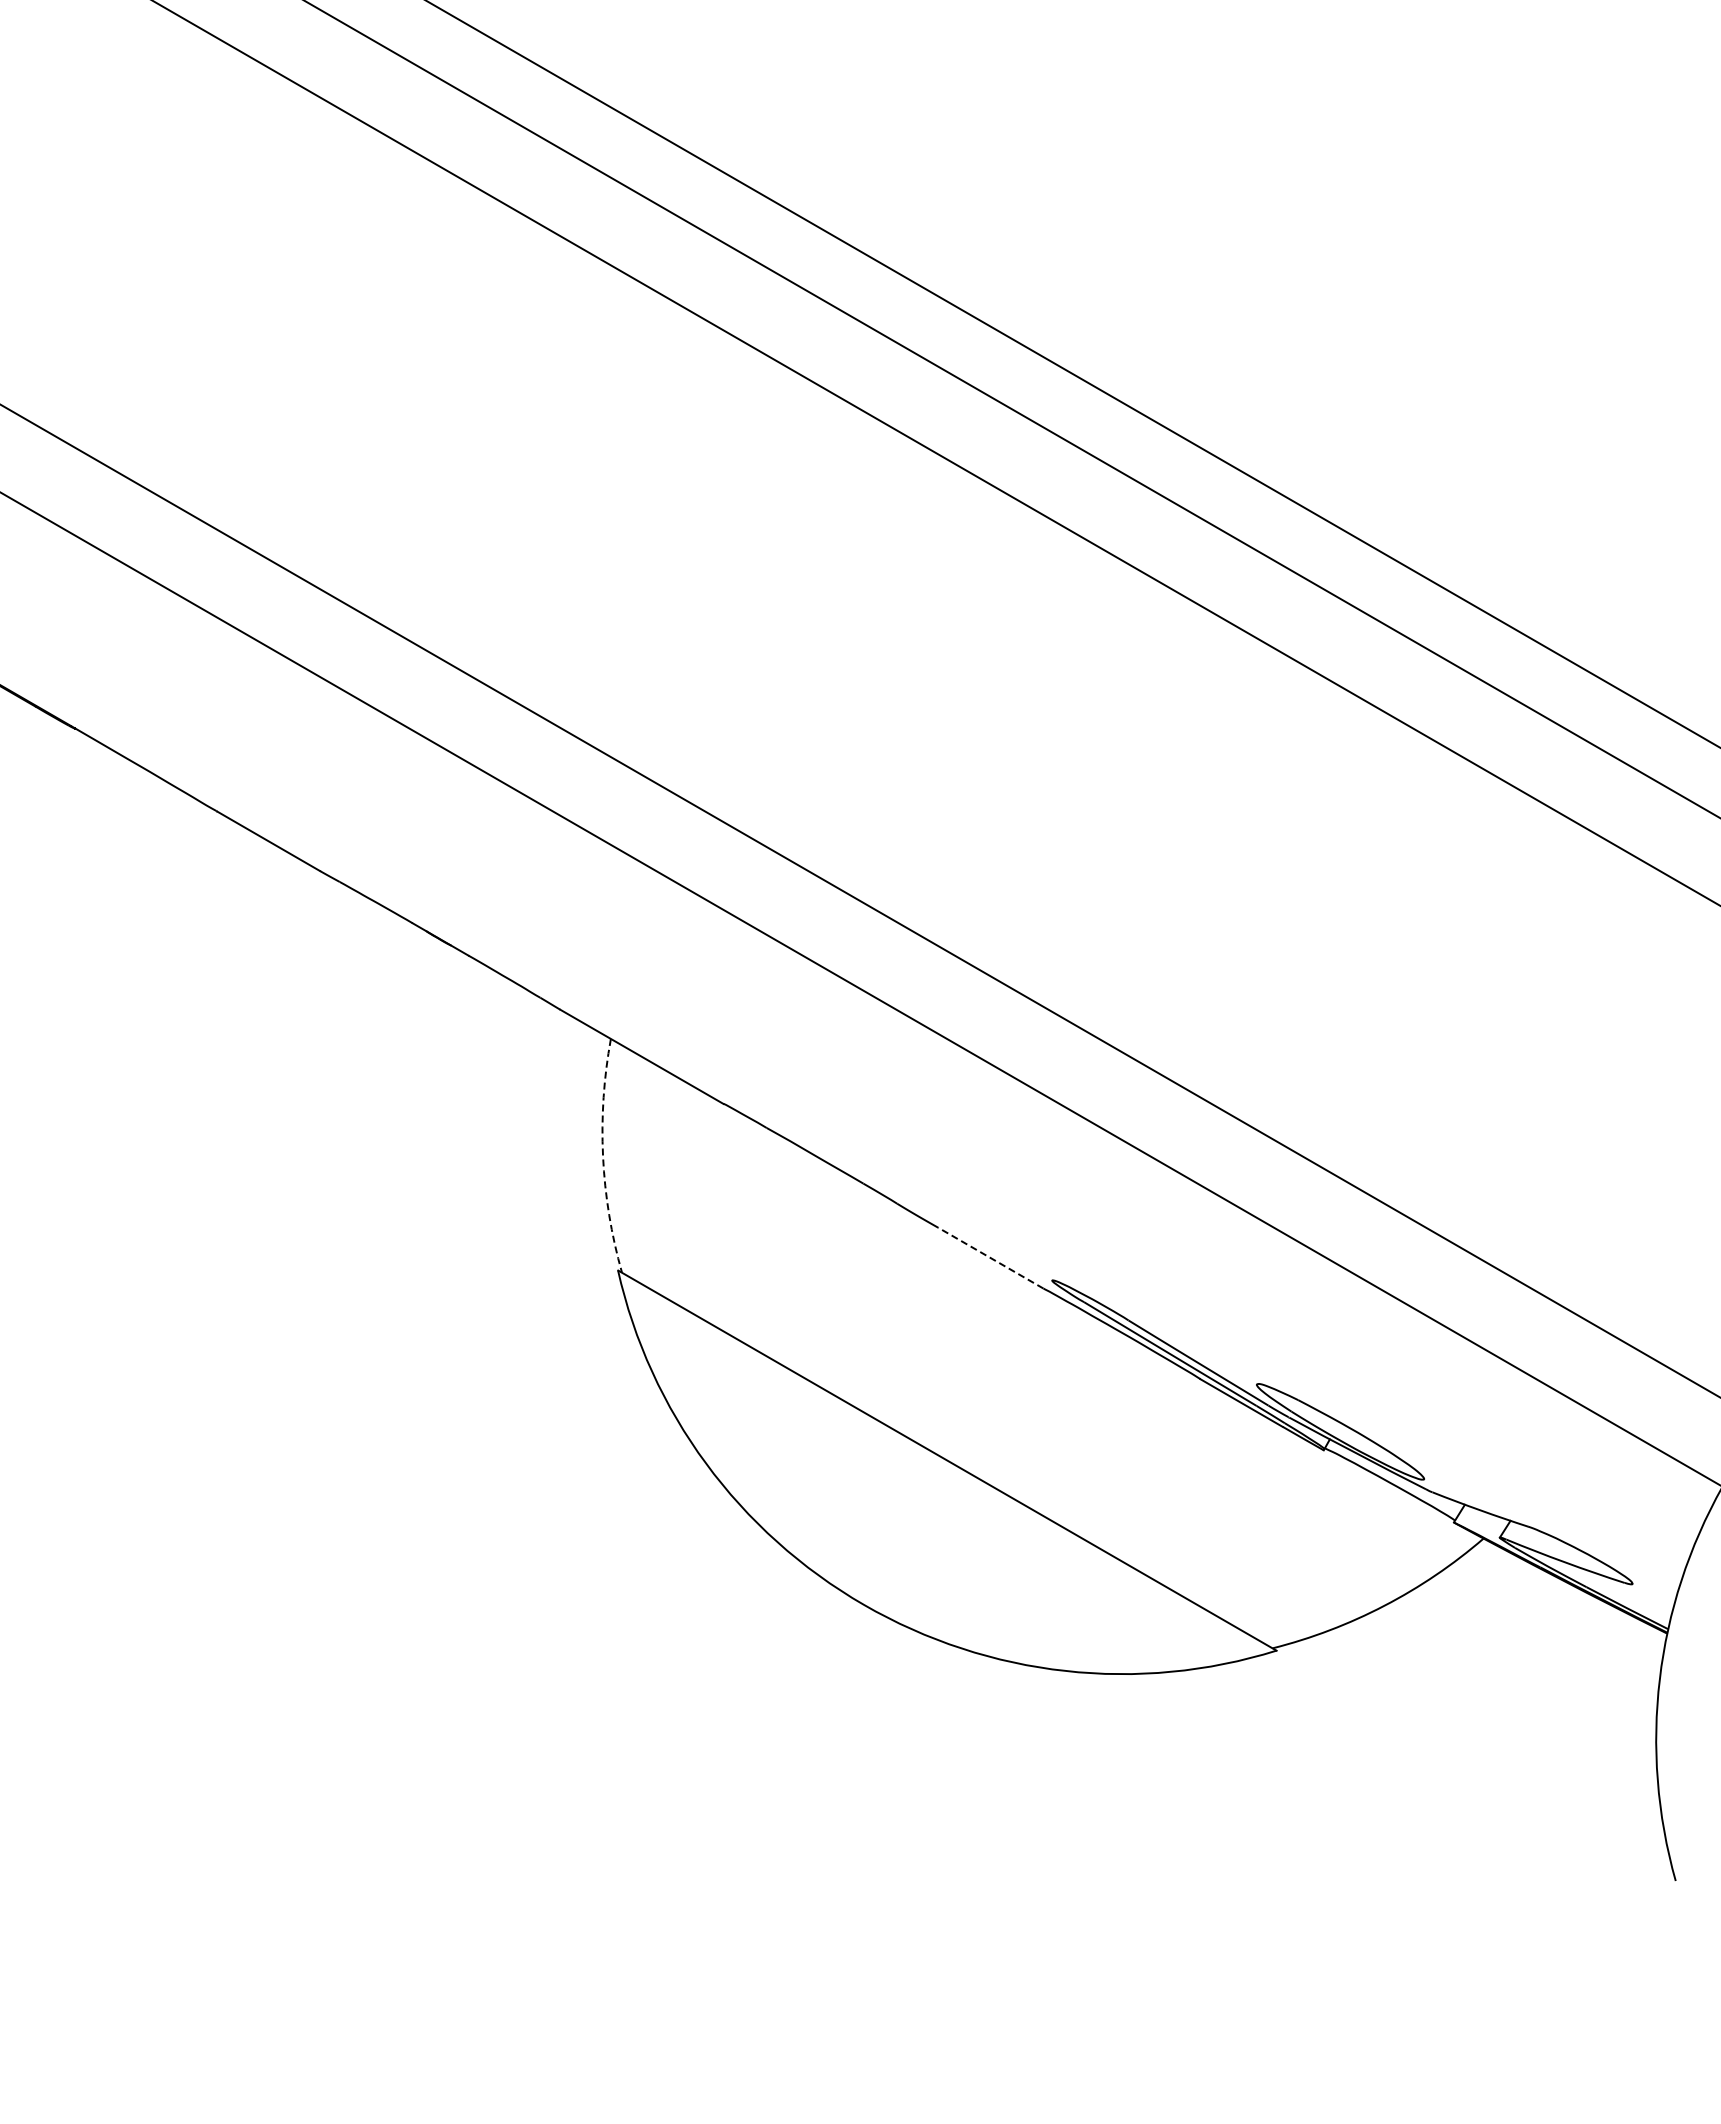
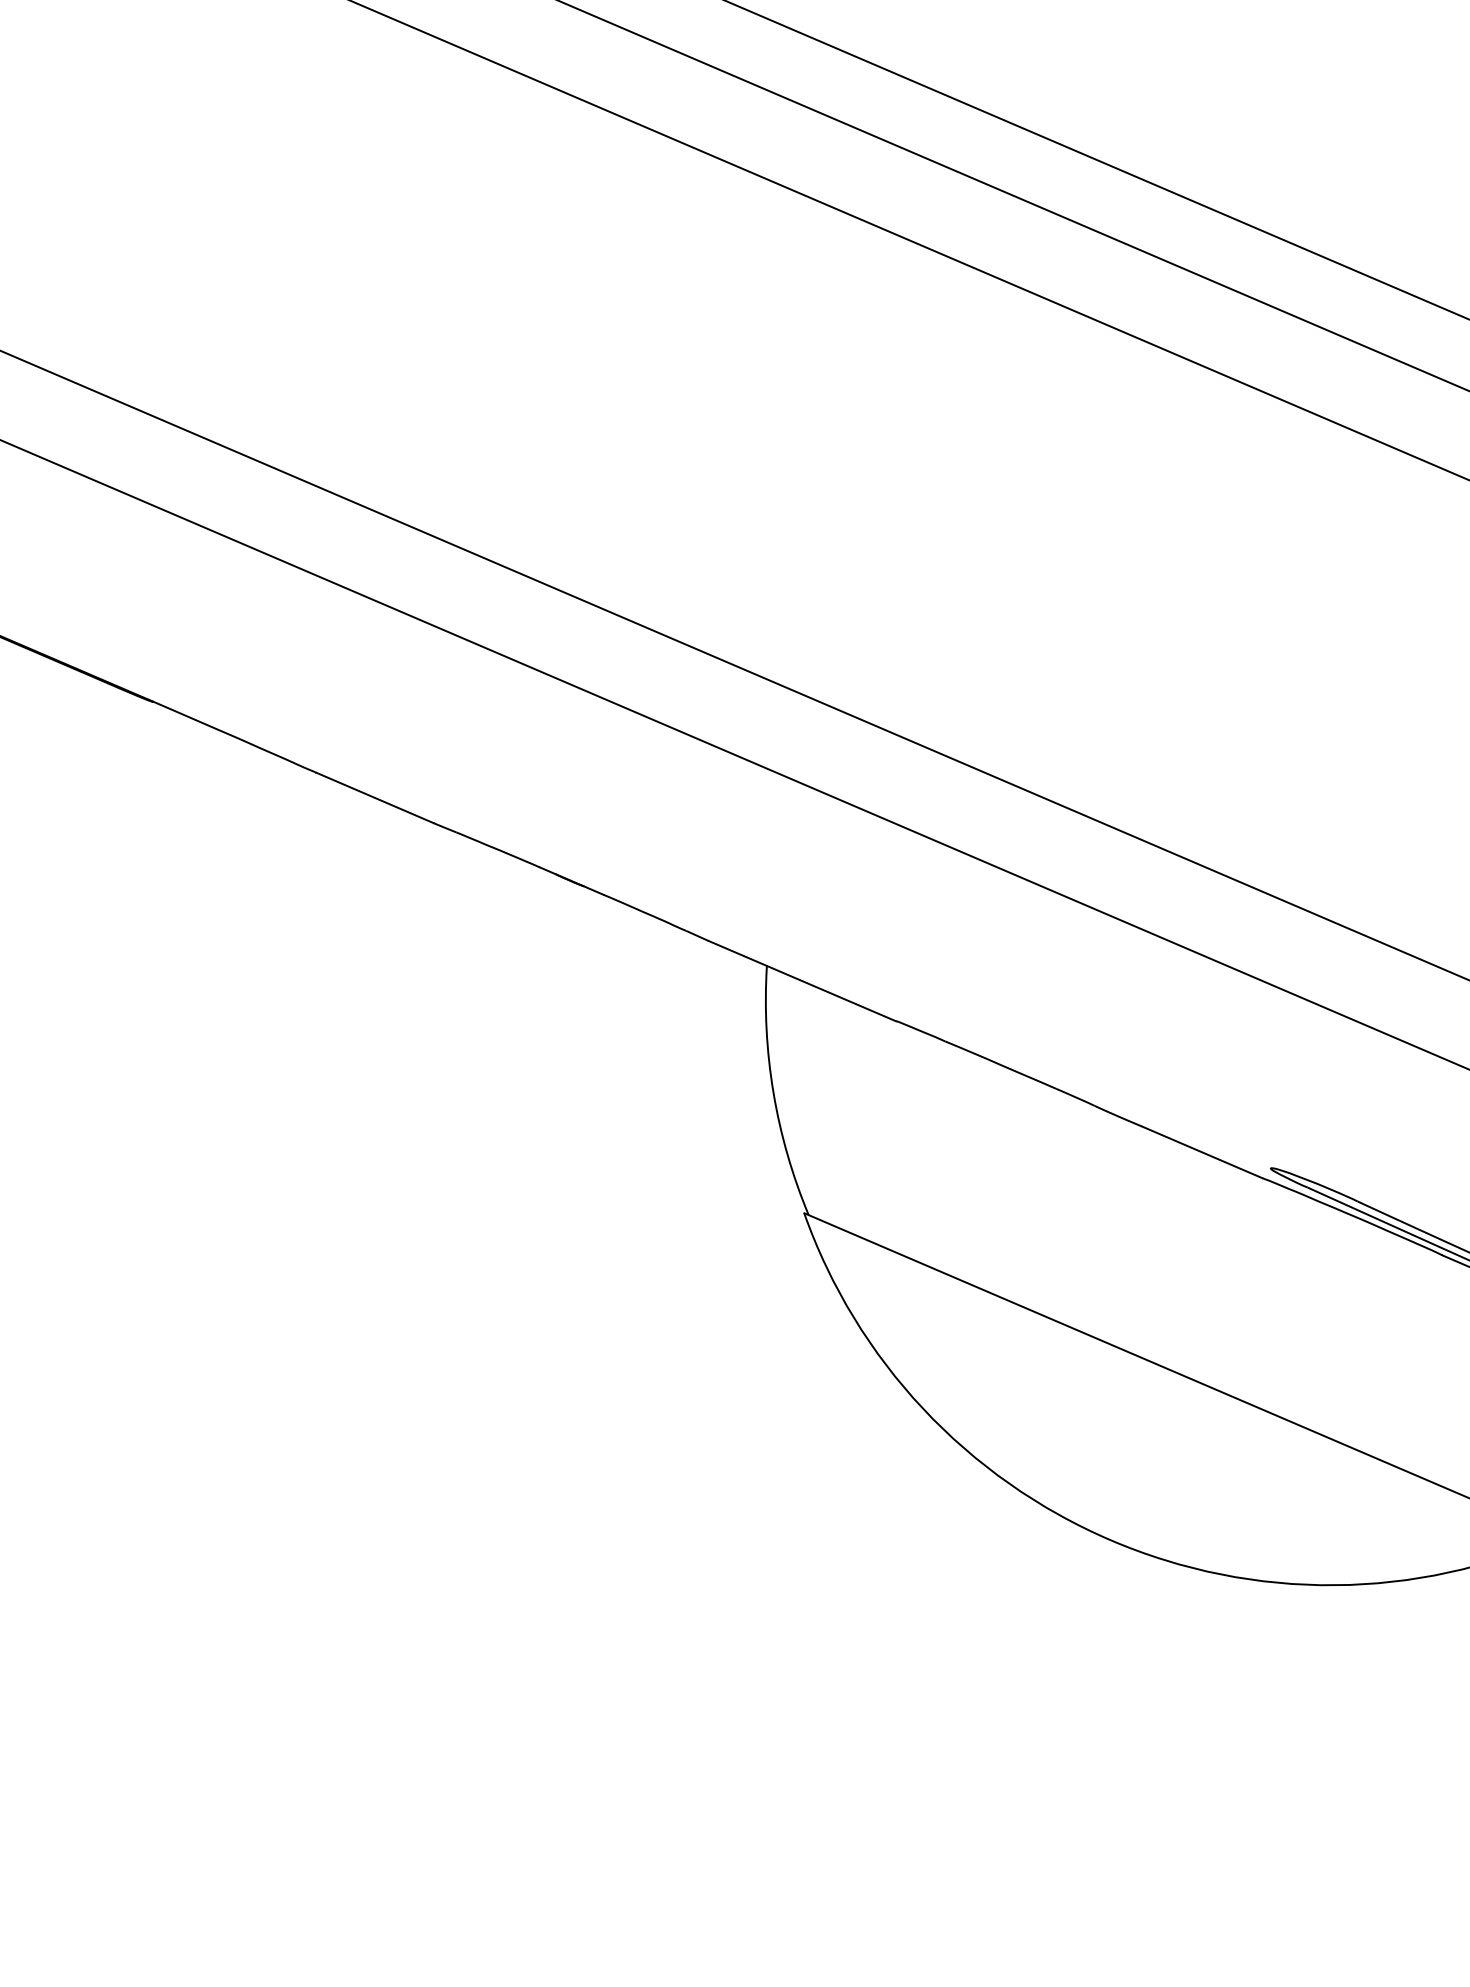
arc: (603, 1156) -> (774, 1092), dashed -> solid
line: (990, 1258) -> (1201, 1152), dashed -> solid

